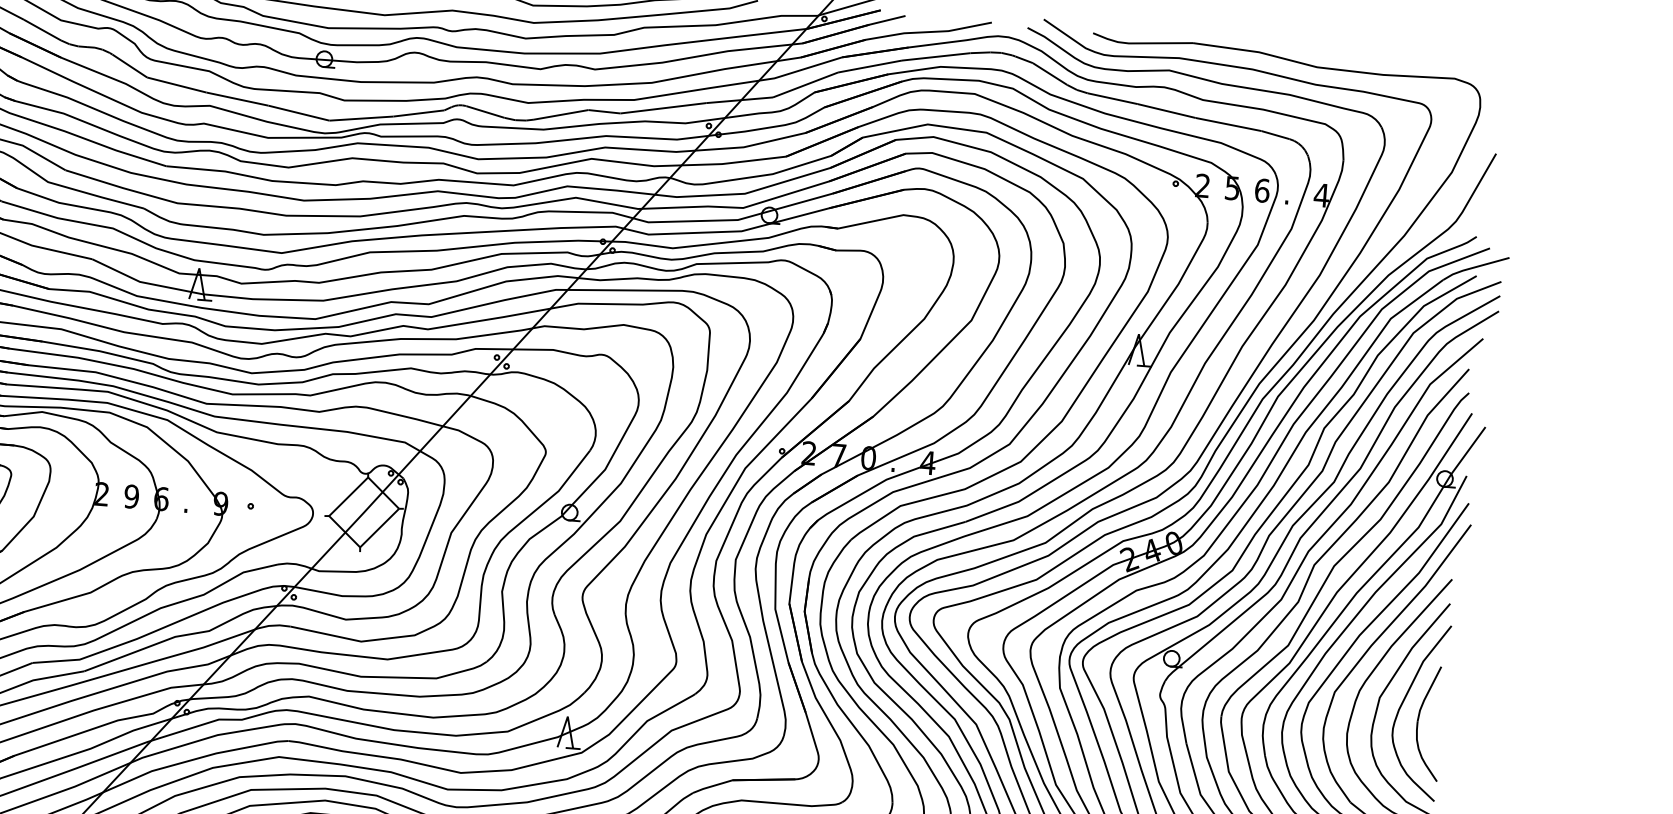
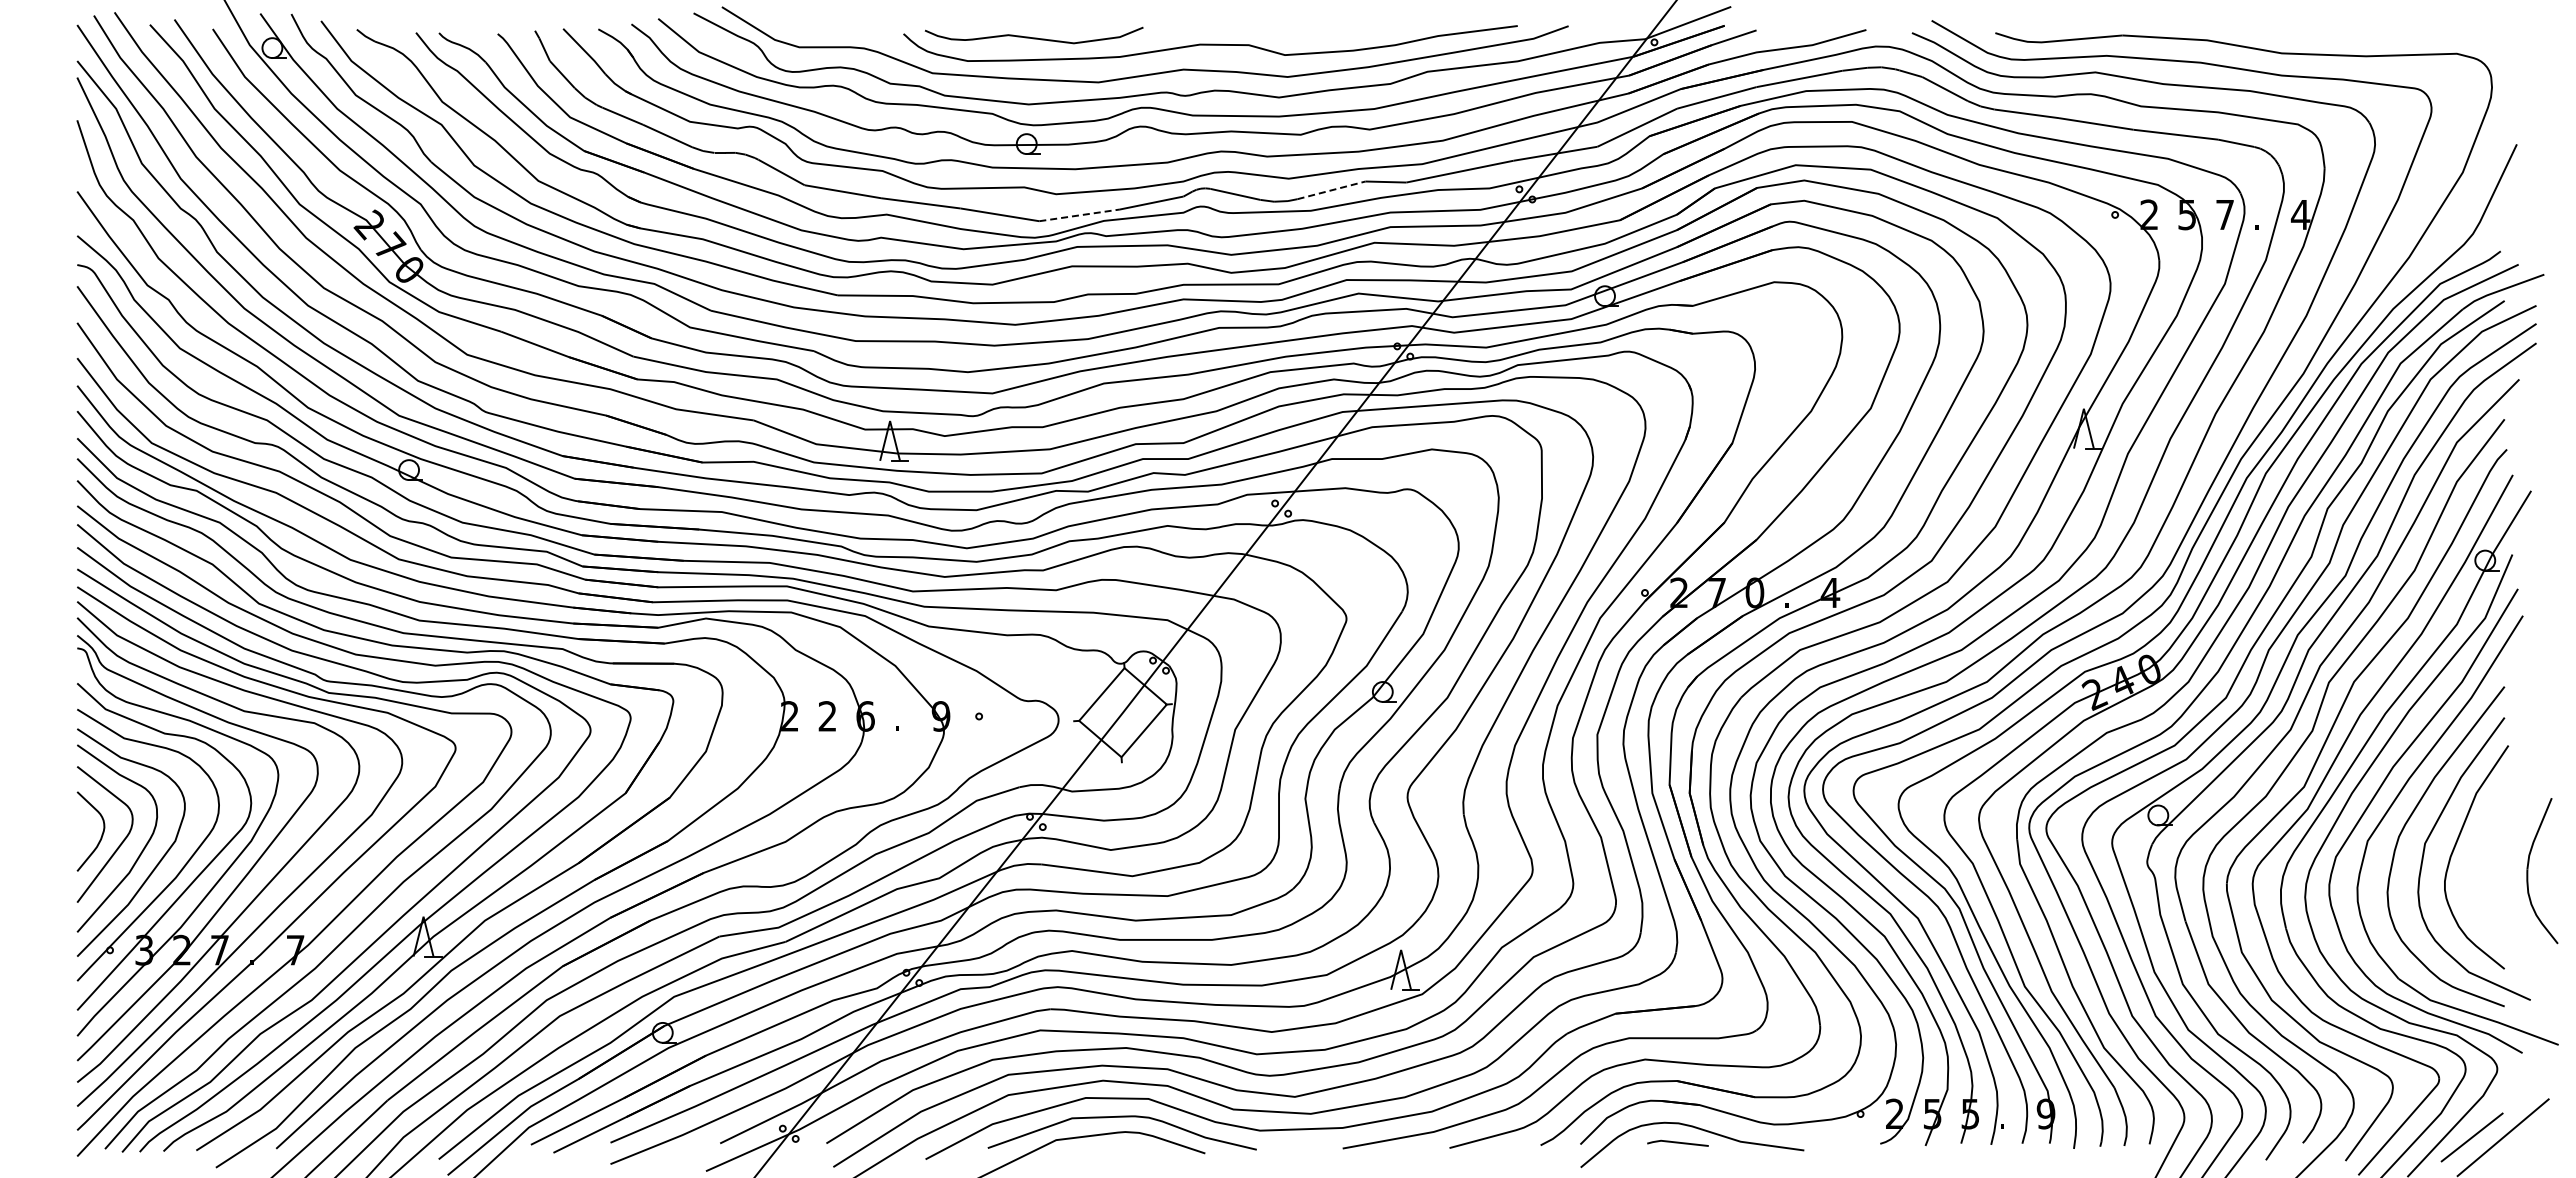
line: (561, 115) -> (1332, 190), solid -> dashed
line: (361, 118) -> (1079, 215), solid -> dashed
text: (1262, 190) -> (2225, 214), 6 -> 7
text: (131, 496) -> (827, 716), 9 -> 2
part: (1418, 722) -> (2528, 871), moved

